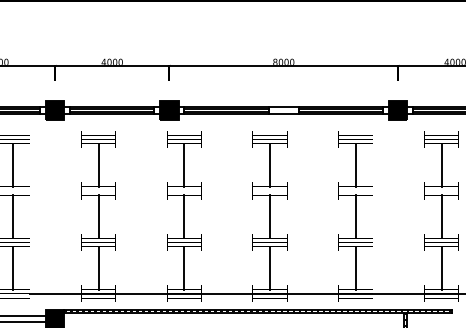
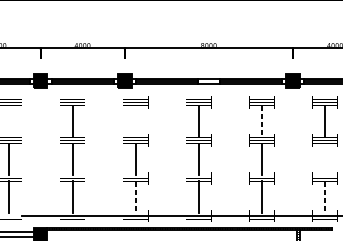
line: (12, 164) -> (9, 120), removed
line: (184, 164) -> (135, 120), removed
line: (355, 165) -> (261, 121), solid -> dashed
line: (441, 216) -> (324, 159), removed
line: (184, 268) -> (135, 197), solid -> dashed
line: (441, 268) -> (324, 197), solid -> dashed

